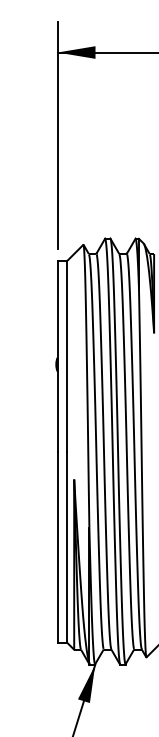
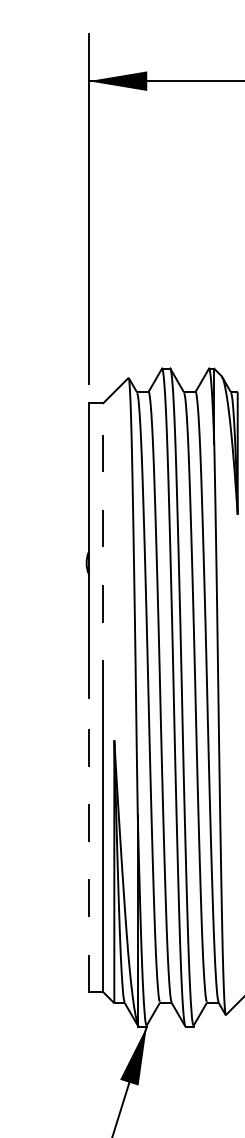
line: (67, 356) -> (103, 550), solid -> dashed
line: (57, 546) -> (88, 843), solid -> dashed

